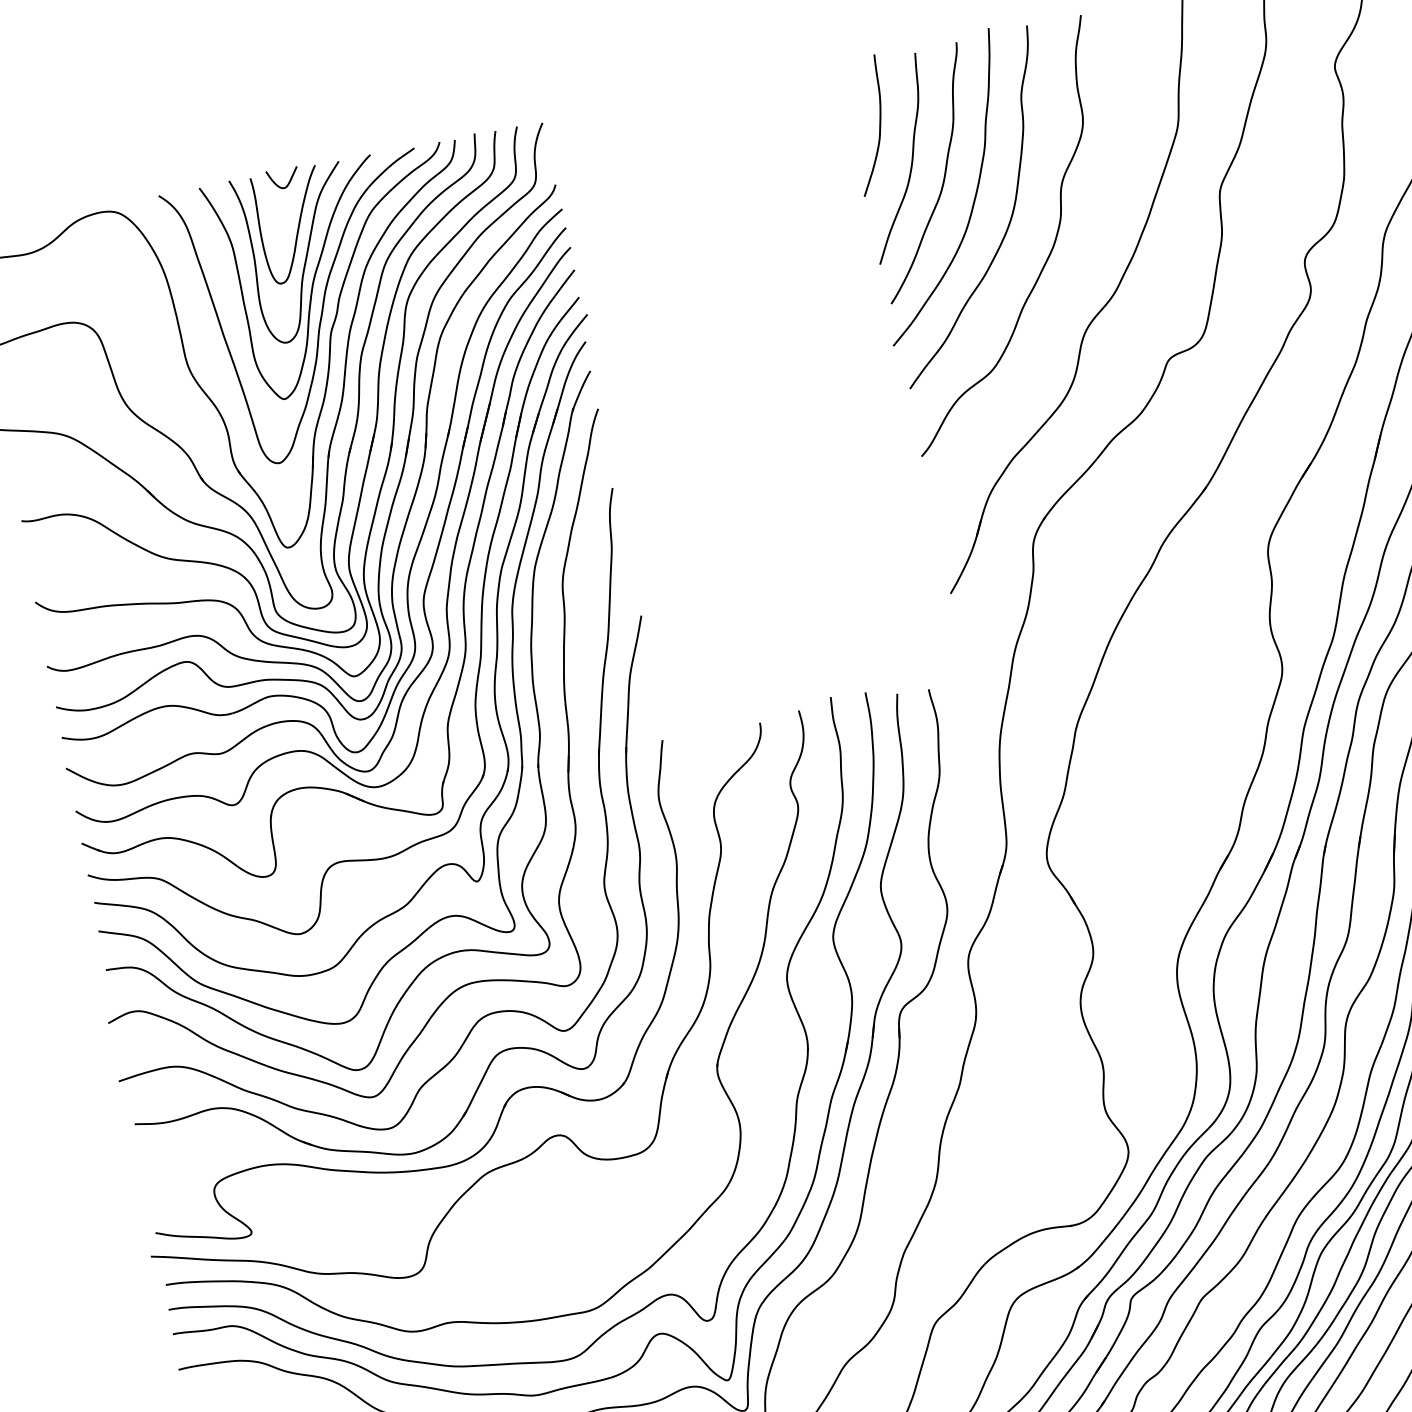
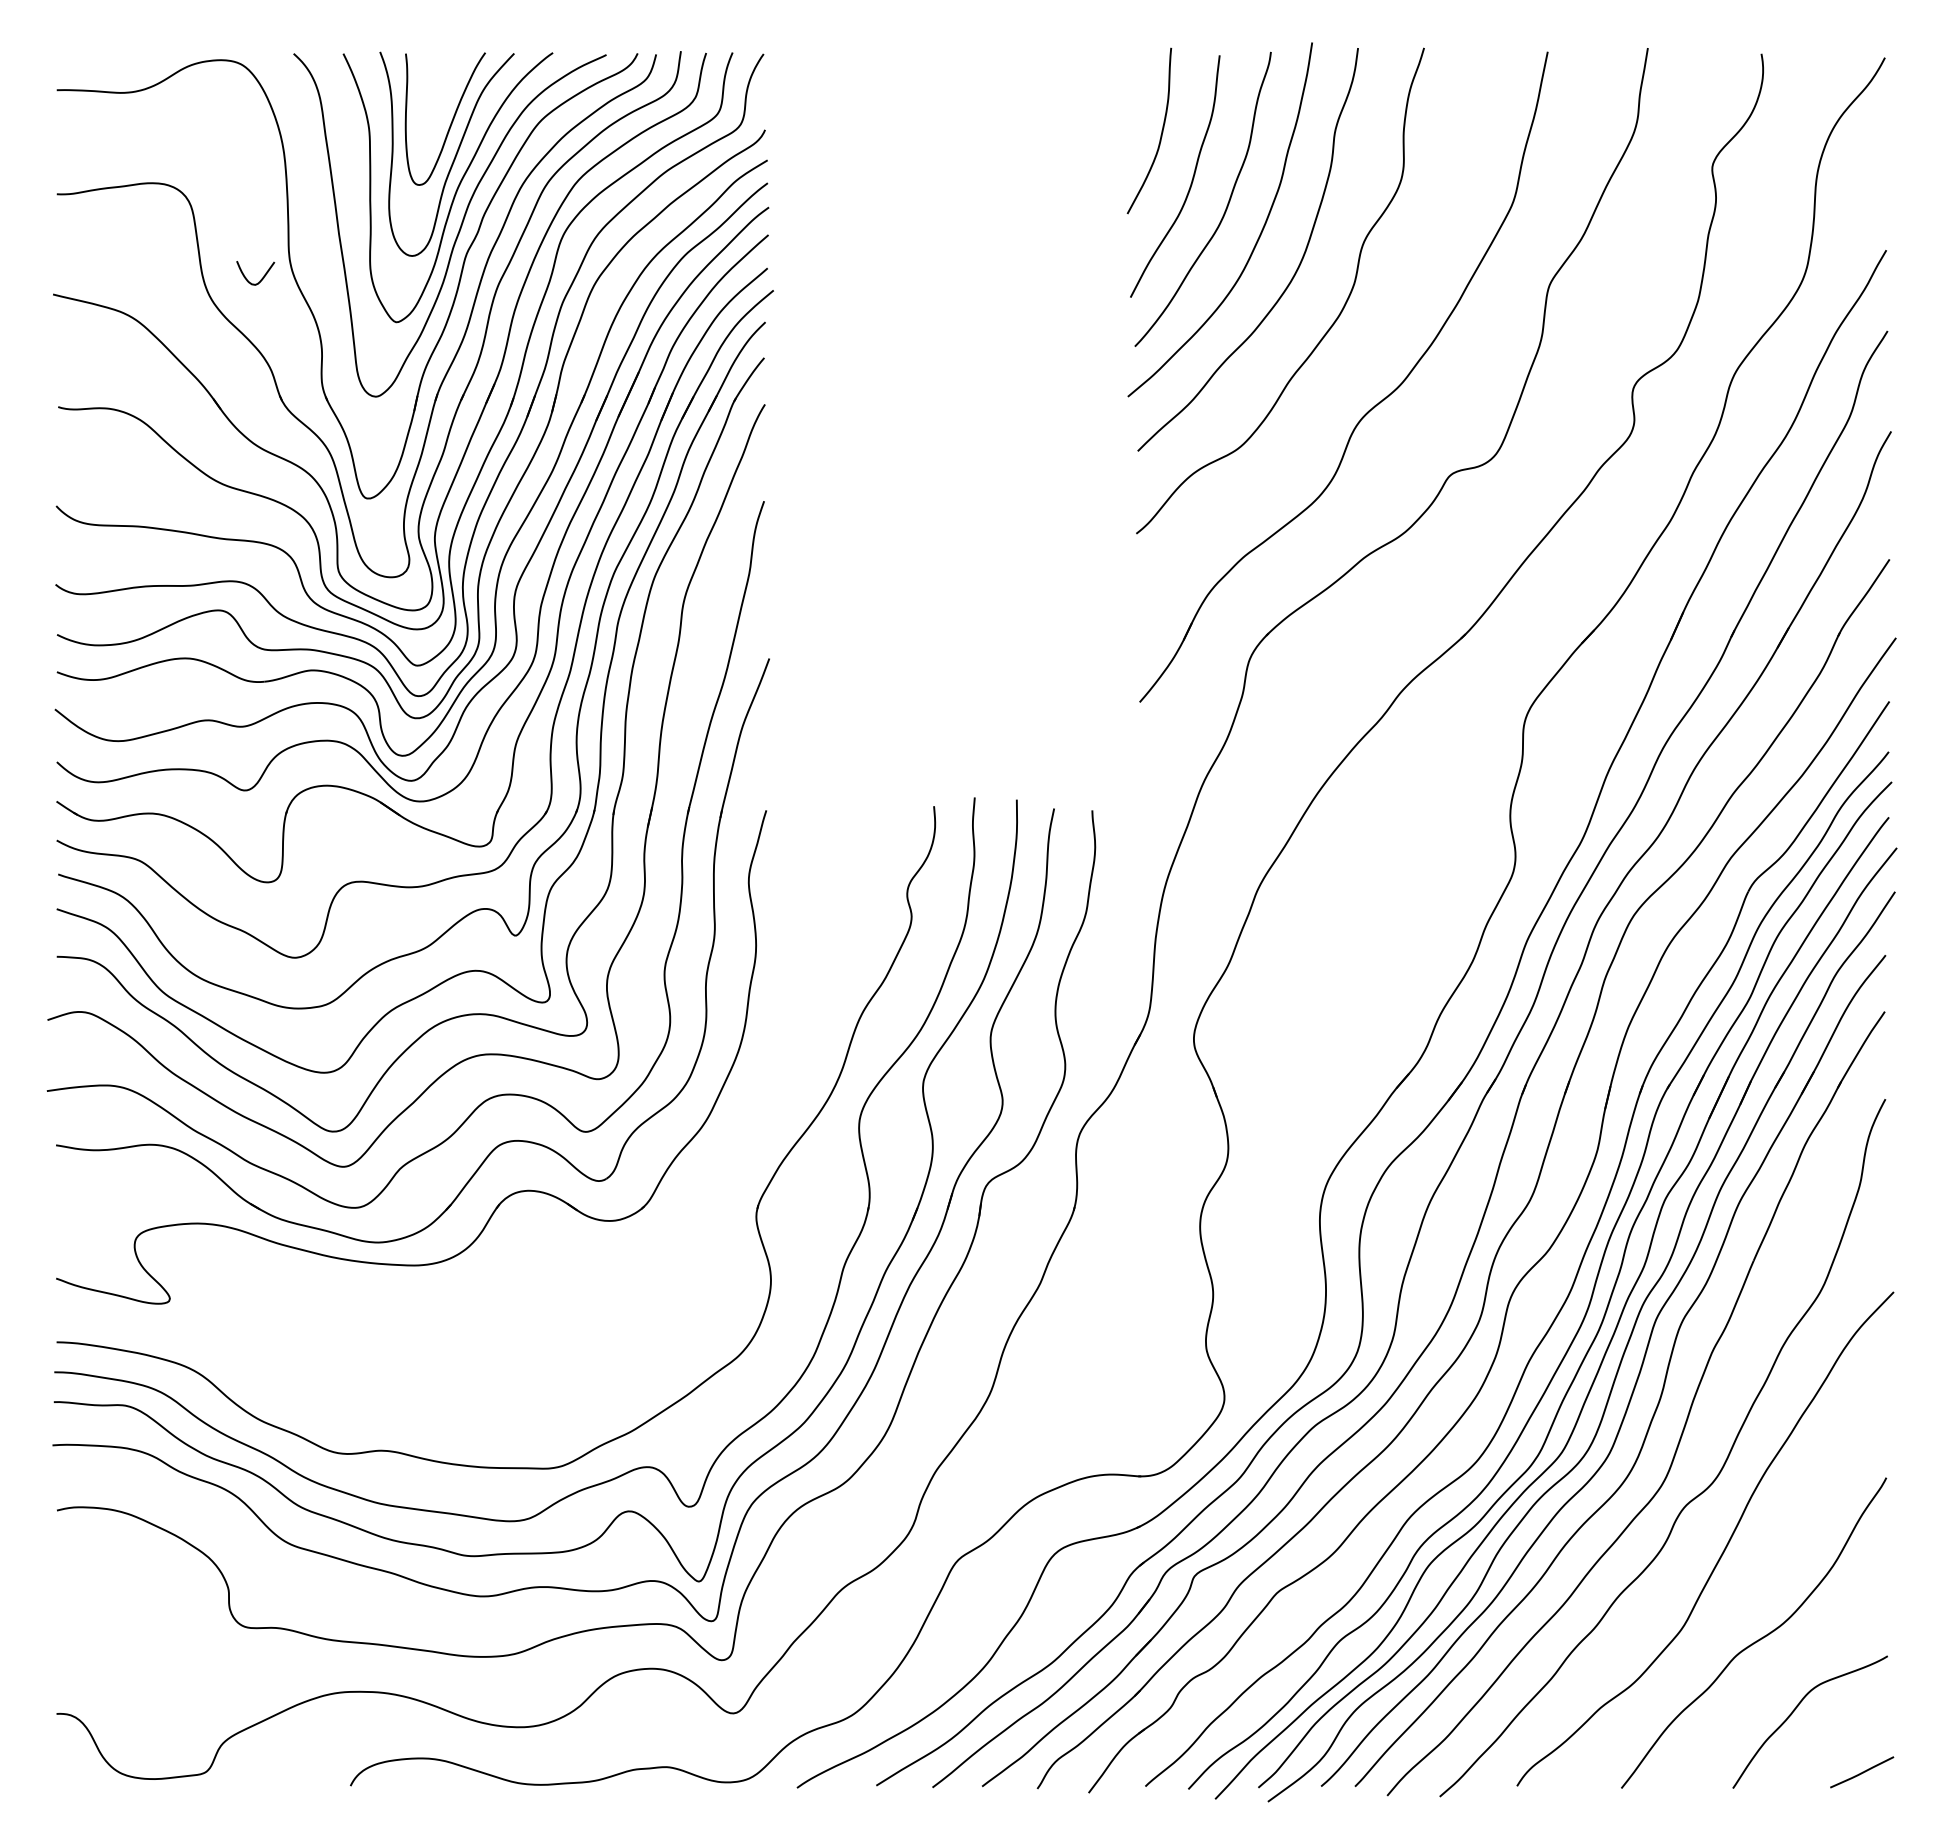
curve: (288, 181) -> (261, 278), moved
part: (548, 1137) -> (542, 1254), removed

